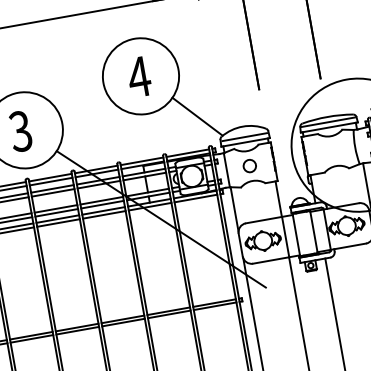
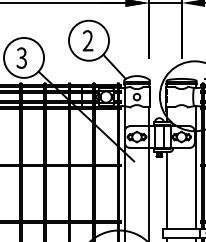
text: (138, 76) -> (87, 40), 4 -> 2

